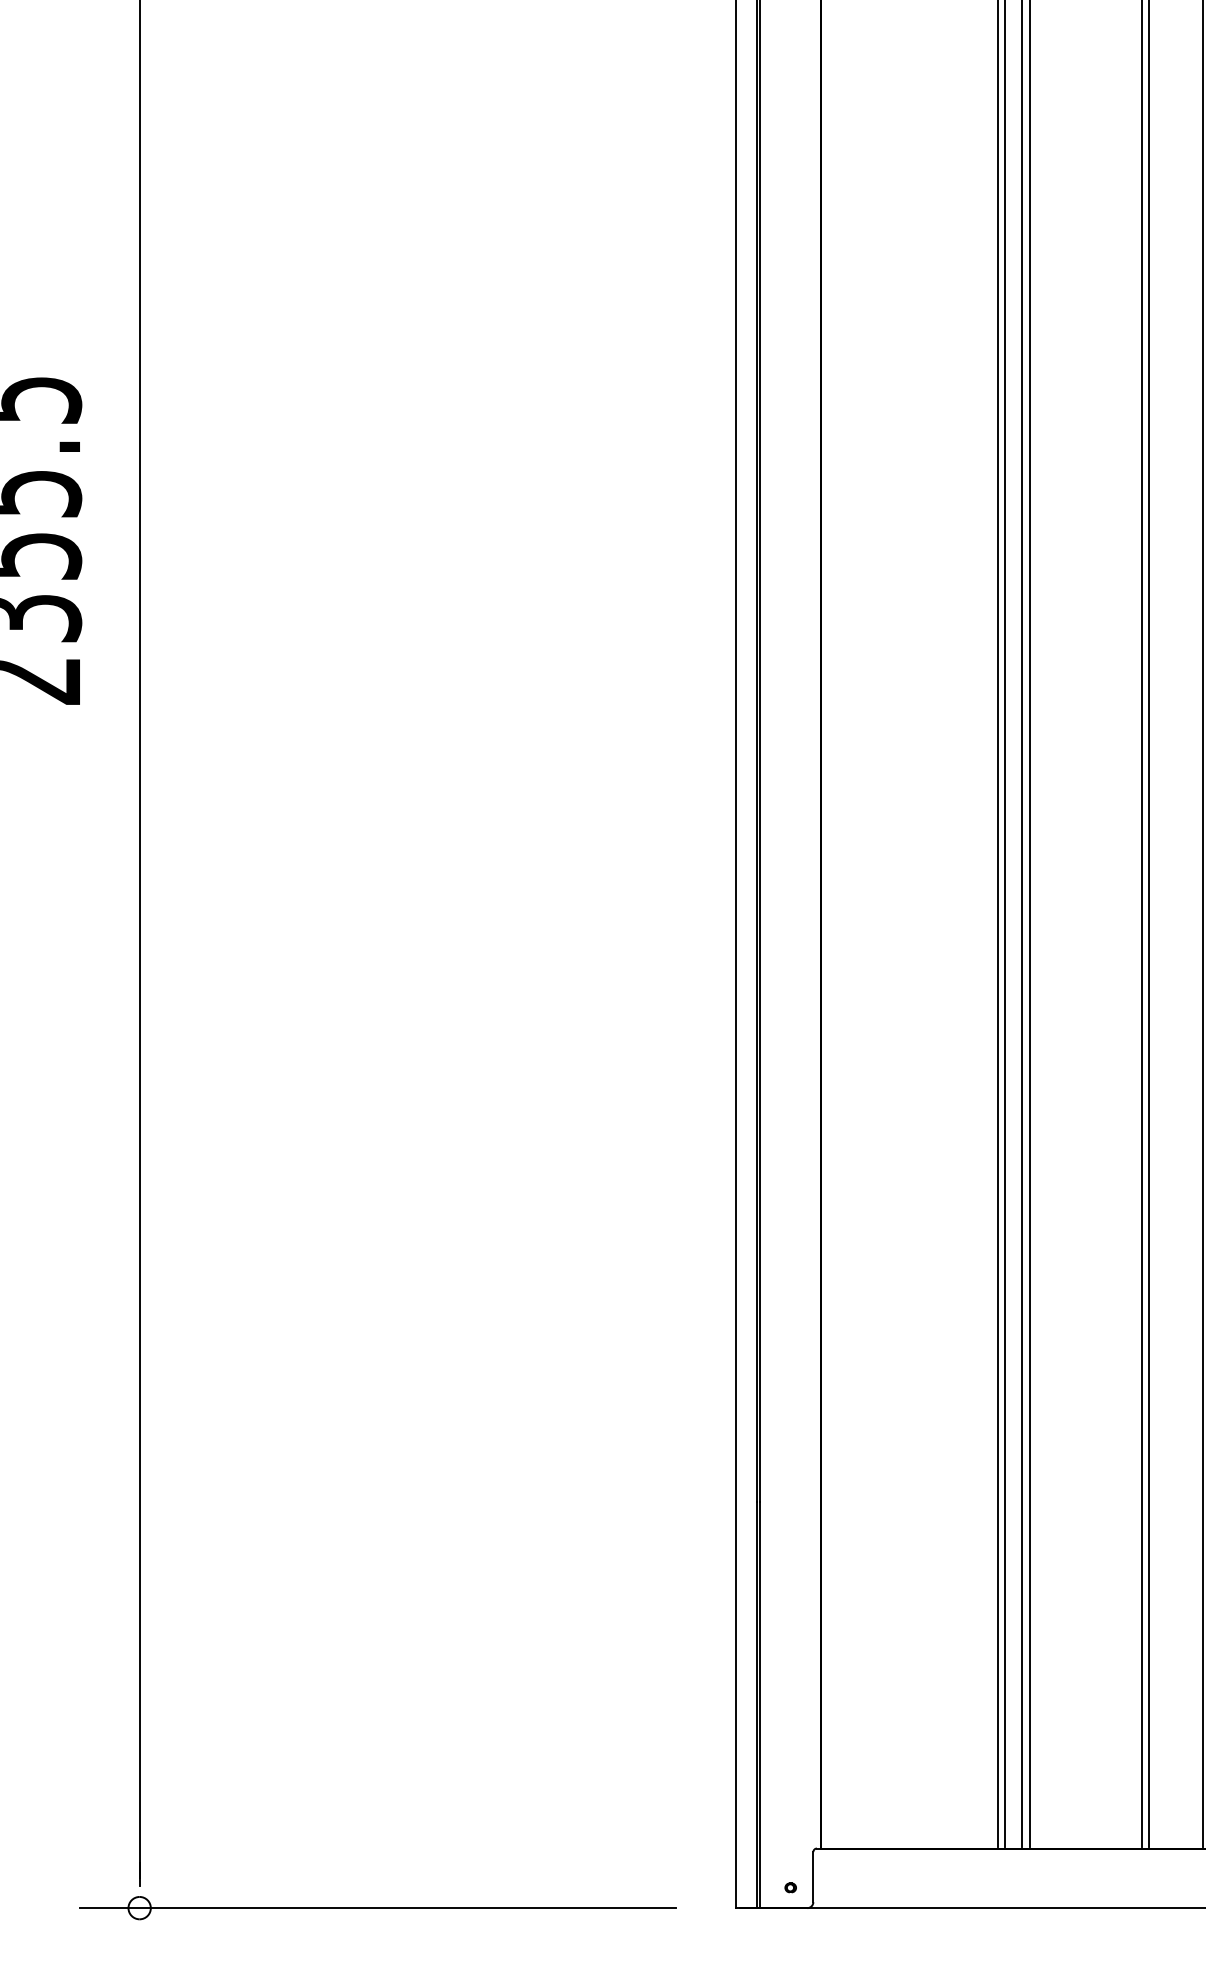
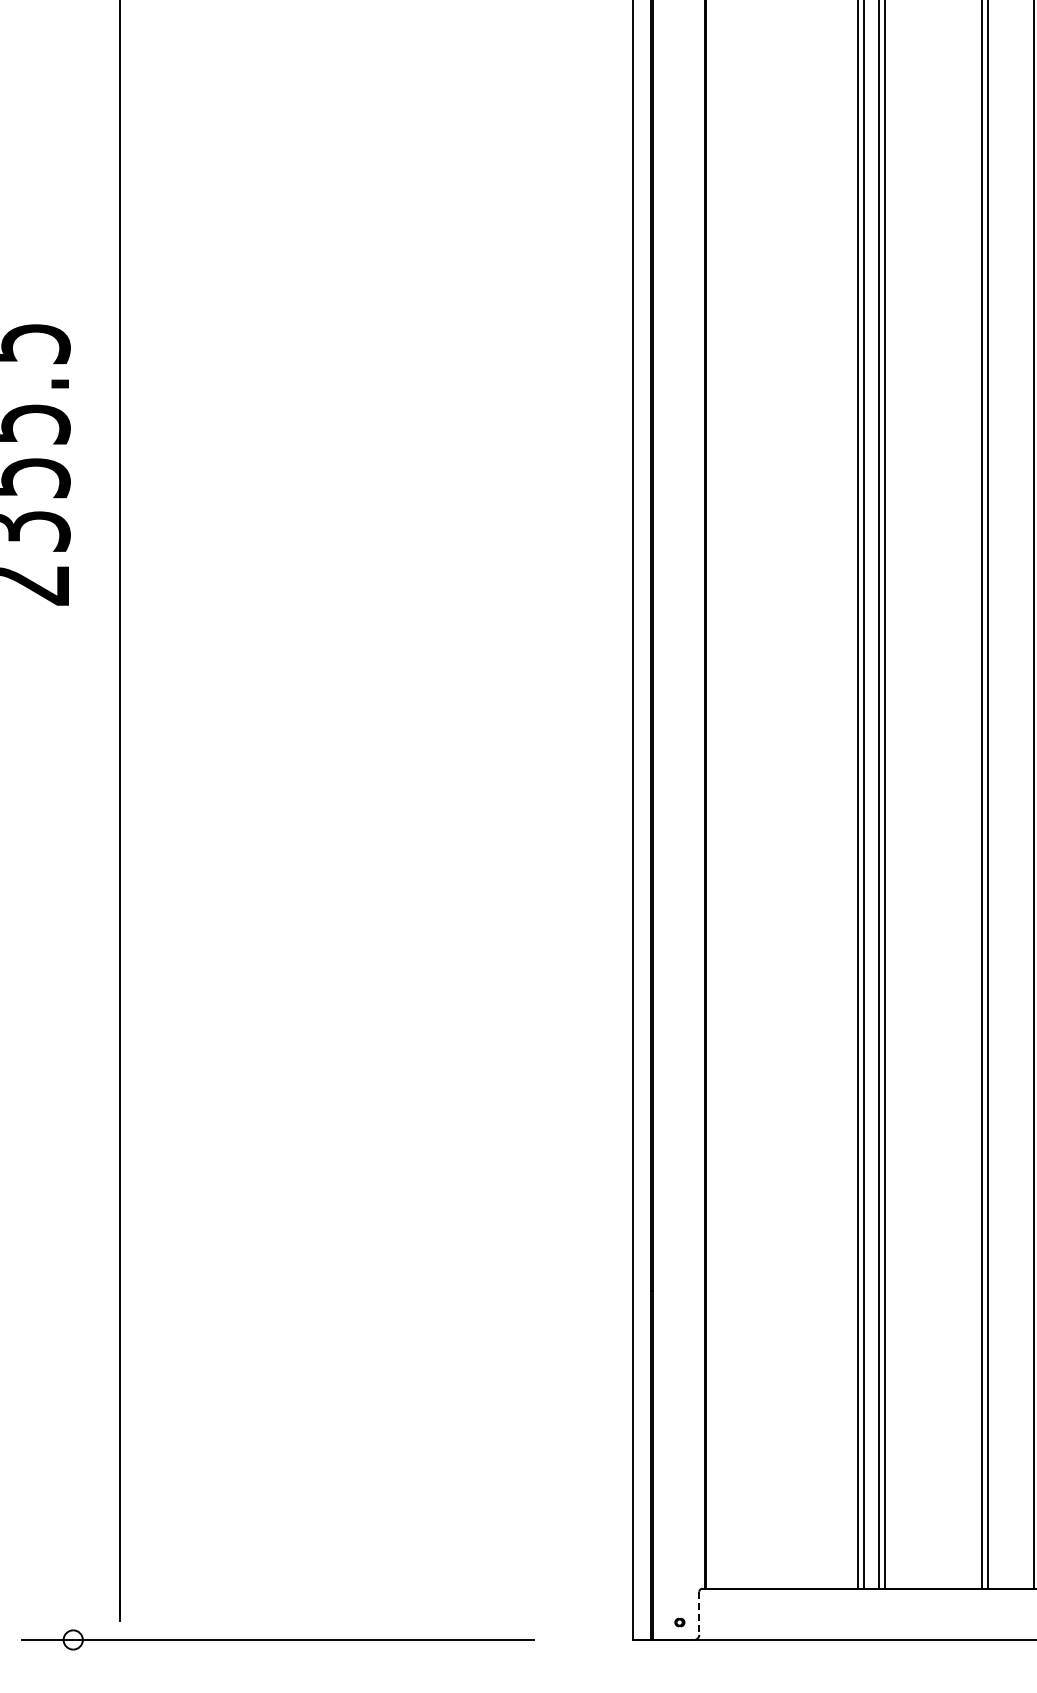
line: (813, 1877) -> (699, 1613), solid -> dashed
part: (377, 1907) -> (277, 1639), moved

